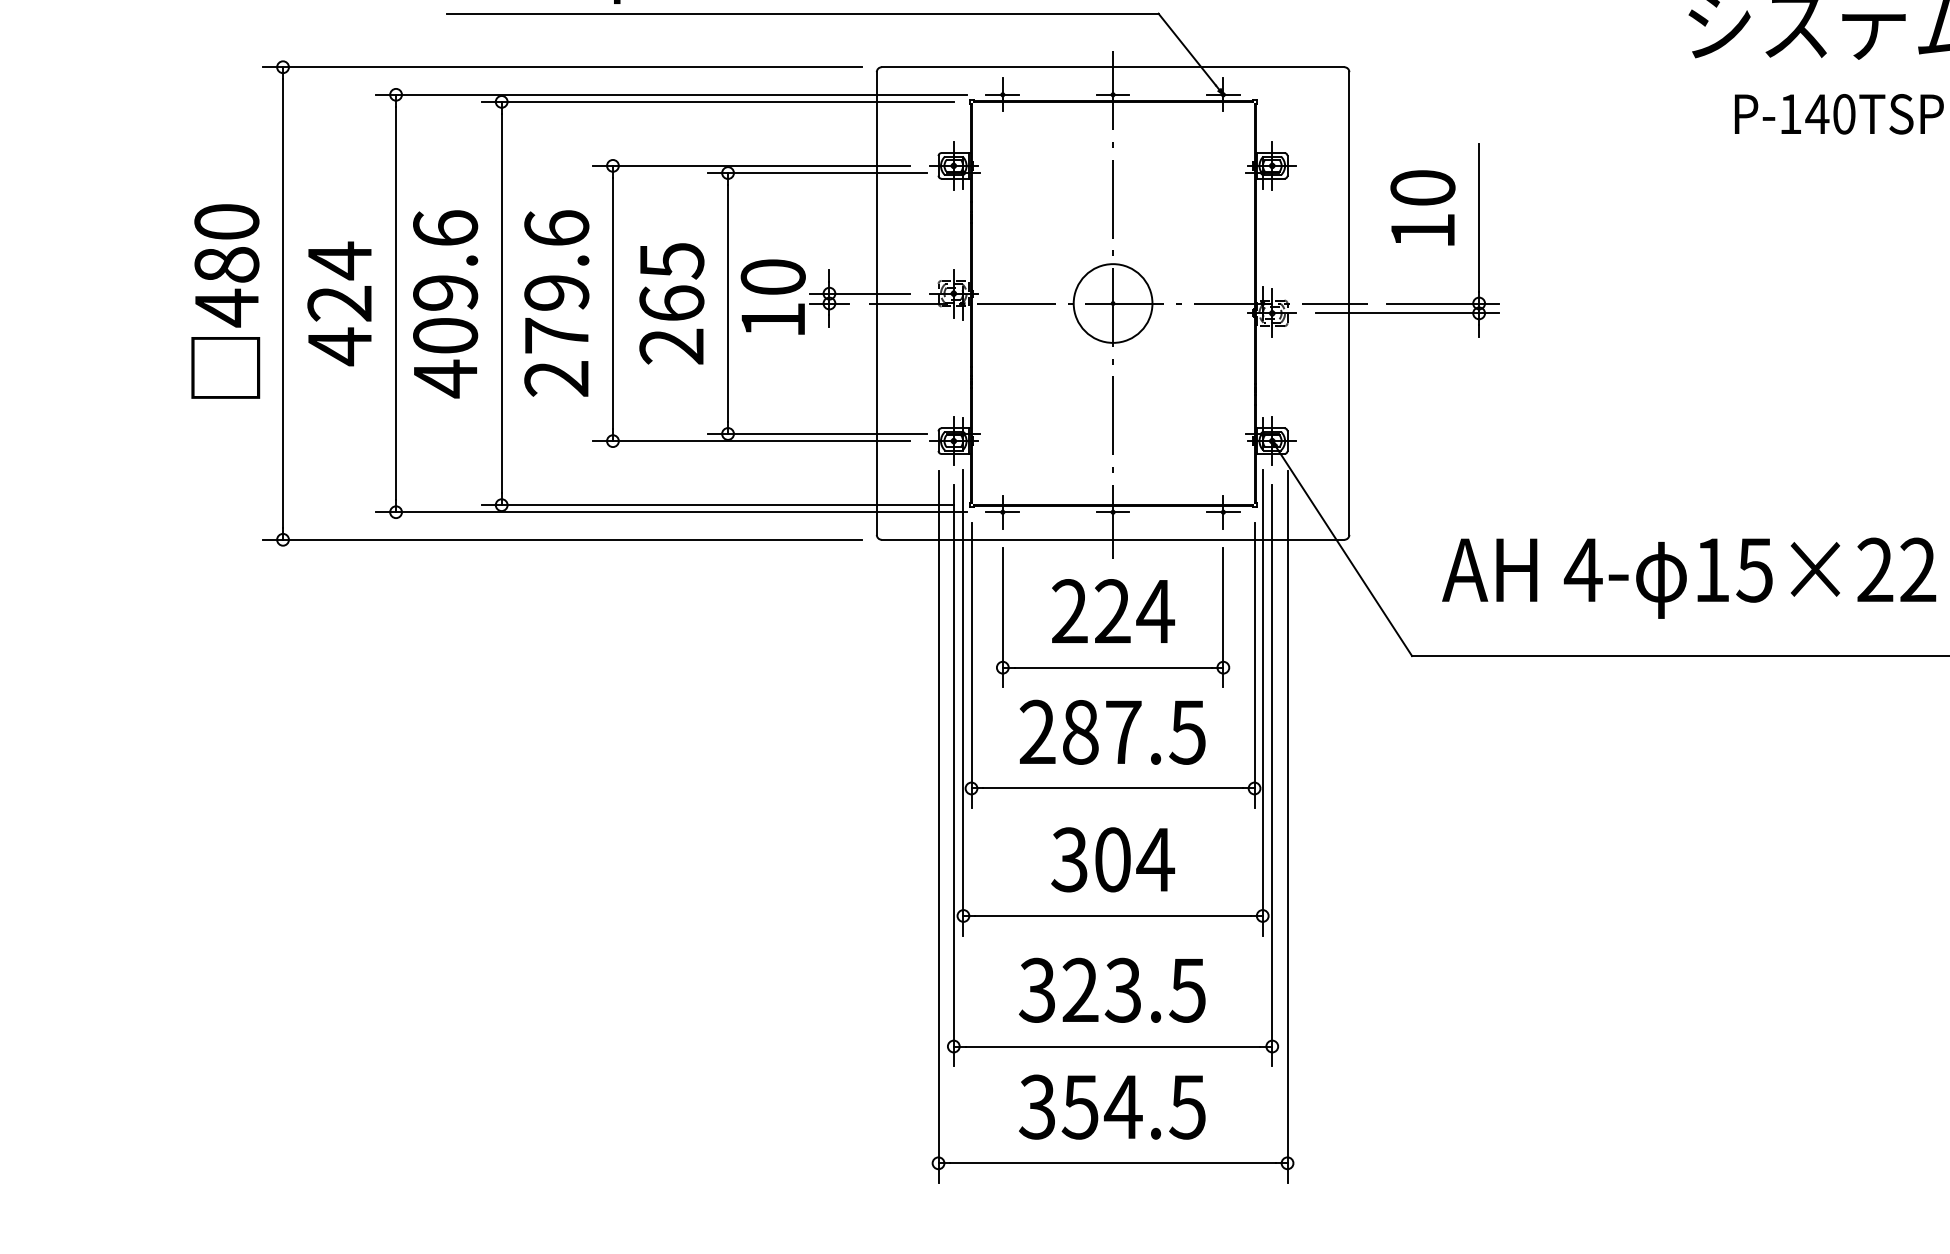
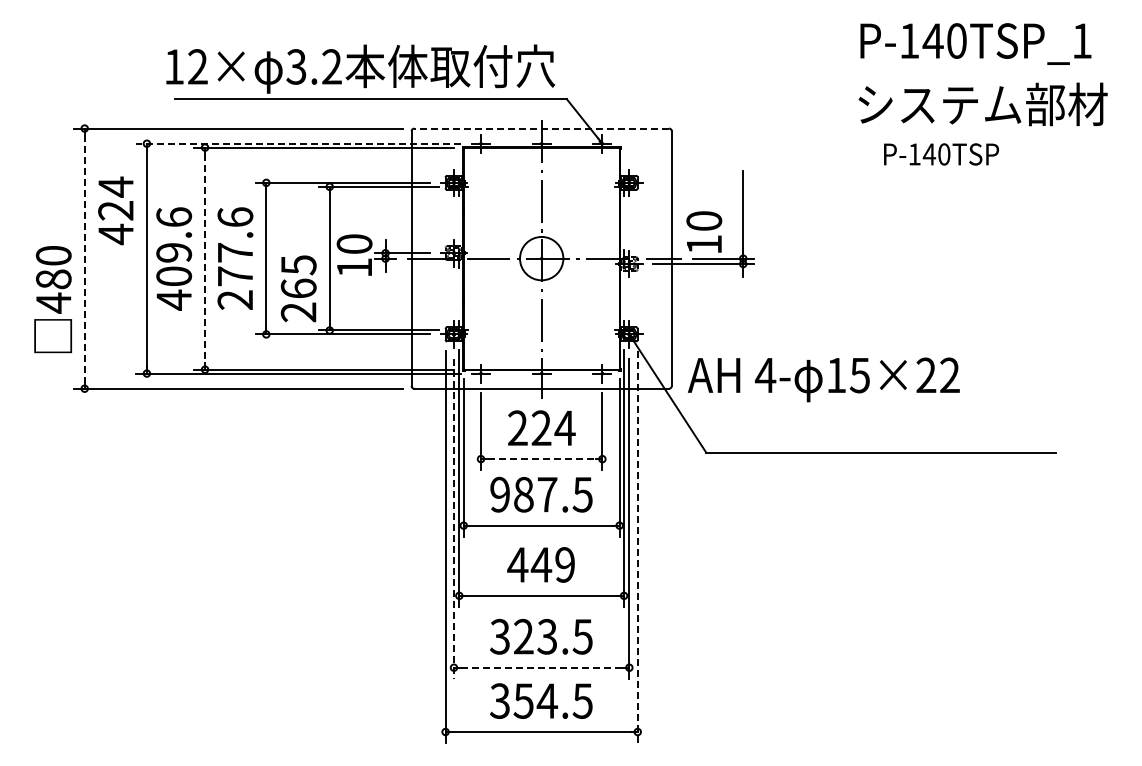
line: (1112, 67) -> (541, 128), solid -> dashed
line: (671, 94) -> (298, 143), solid -> dashed
text: (1423, 206) -> (704, 231), moved
text: (556, 292) -> (235, 252), 279.6 -> 277.6
text: (224, 301) -> (52, 299), moved
line: (282, 303) -> (84, 258), solid -> dashed
text: (338, 303) -> (115, 210), moved
line: (502, 303) -> (205, 258), solid -> dashed
text: (671, 303) -> (298, 288), moved
text: (1688, 577) -> (823, 379), moved
line: (1114, 668) -> (542, 459), solid -> dashed
text: (1036, 731) -> (499, 494), 287.5 -> 987.5
line: (954, 777) -> (454, 519), solid -> dashed
line: (1287, 828) -> (637, 547), solid -> dashed
text: (1112, 859) -> (541, 564), 304 -> 449
line: (1114, 1046) -> (542, 667), solid -> dashed

